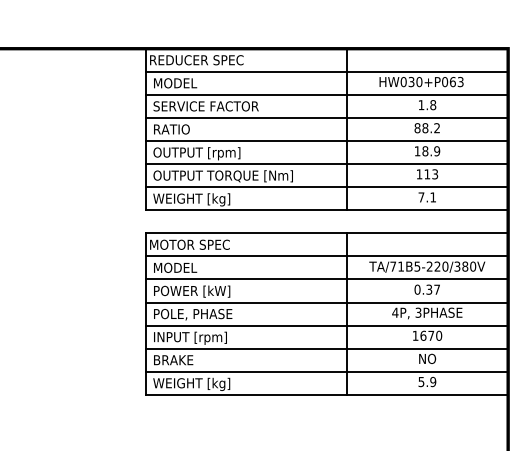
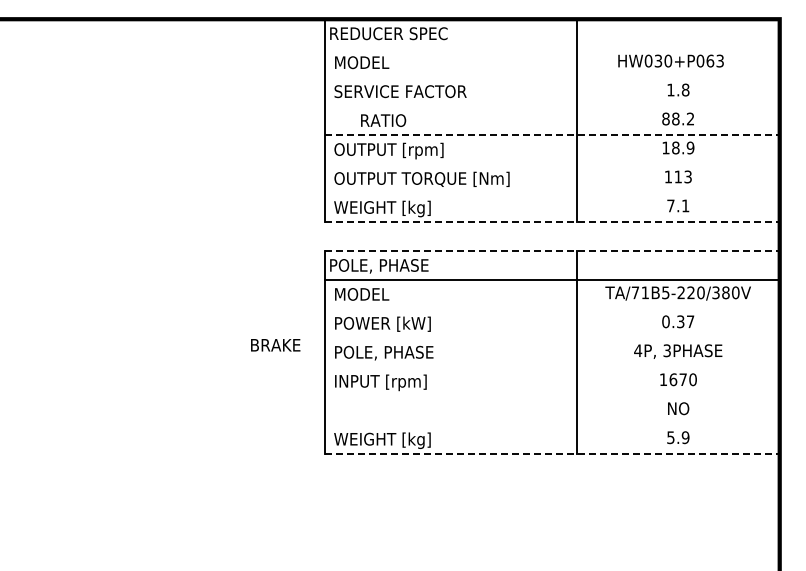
line: (327, 72) -> (552, 48), removed
line: (327, 95) -> (552, 77), removed
line: (327, 118) -> (552, 106), removed
text: (171, 129) -> (383, 120), moved
line: (327, 141) -> (553, 135), solid -> dashed
line: (327, 164) -> (552, 164), removed
line: (327, 187) -> (552, 193), removed
line: (327, 209) -> (553, 221), solid -> dashed
line: (327, 232) -> (553, 250), solid -> dashed
text: (190, 245) -> (380, 266), MOTOR SPEC -> POLE, PHASE
line: (327, 279) -> (552, 308), removed
line: (327, 302) -> (552, 337), removed
line: (327, 325) -> (552, 366), removed
line: (327, 348) -> (552, 395), removed
text: (173, 360) -> (275, 345), moved
line: (327, 371) -> (552, 424), removed
line: (327, 394) -> (553, 453), solid -> dashed

